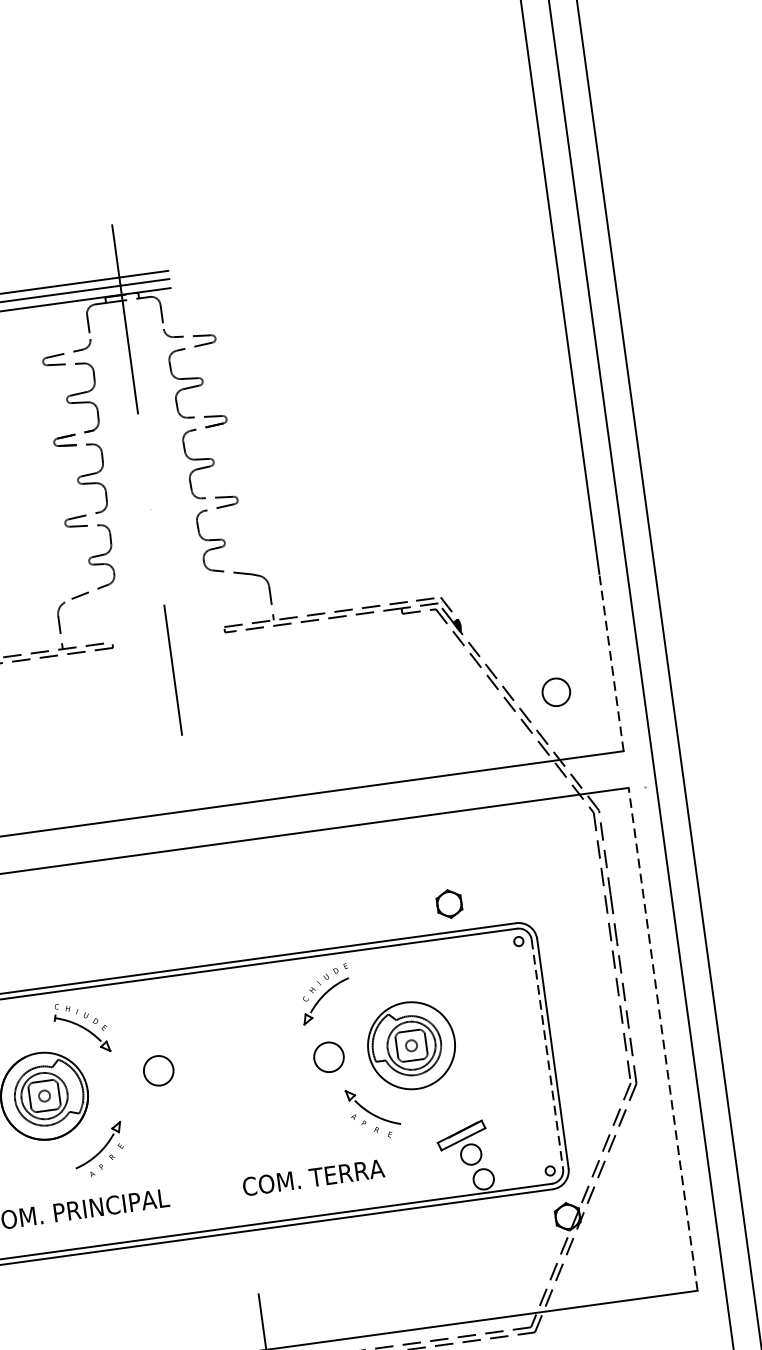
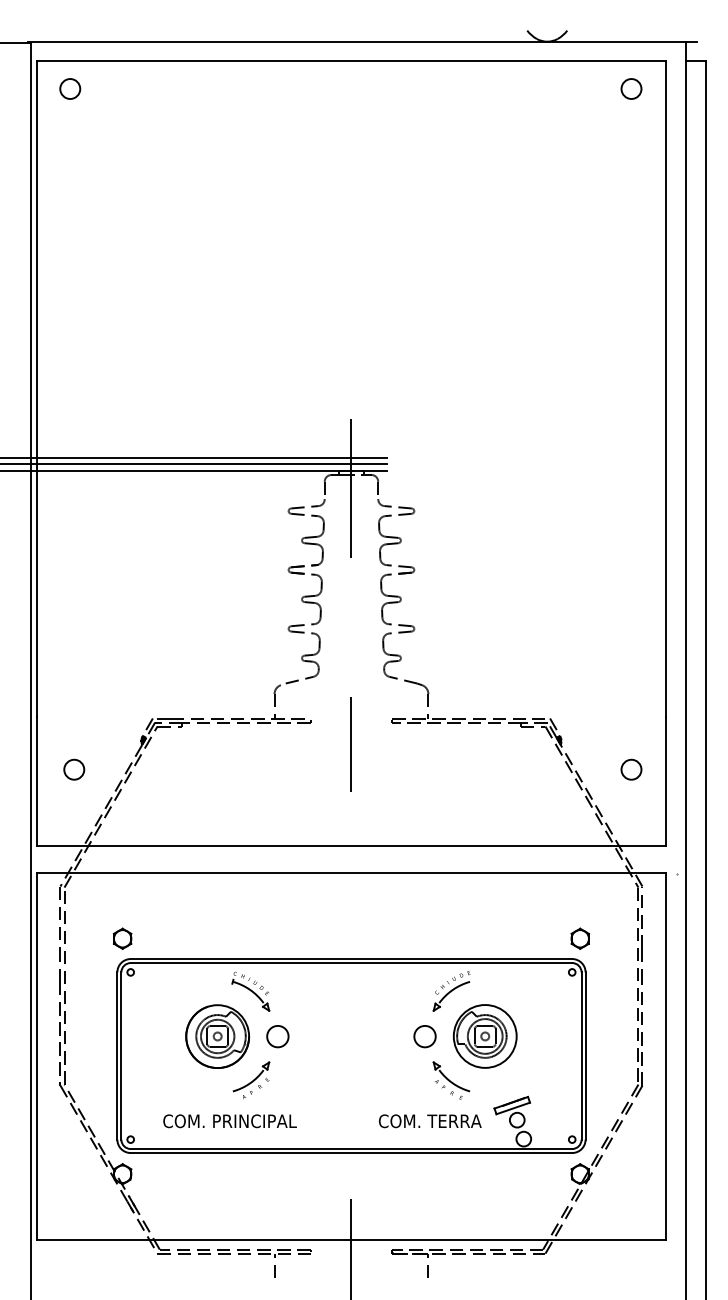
line: (610, 662) -> (665, 781), dashed -> solid
circle: (556, 691) -> (631, 769), moved
part: (448, 903) -> (579, 938), moved
part: (325, 994) -> (451, 991), moved
line: (662, 1039) -> (665, 1056), dashed -> solid
line: (547, 1055) -> (581, 1056), dashed -> solid
circle: (158, 1070) -> (277, 1036), moved
text: (314, 1177) -> (430, 1121), moved

